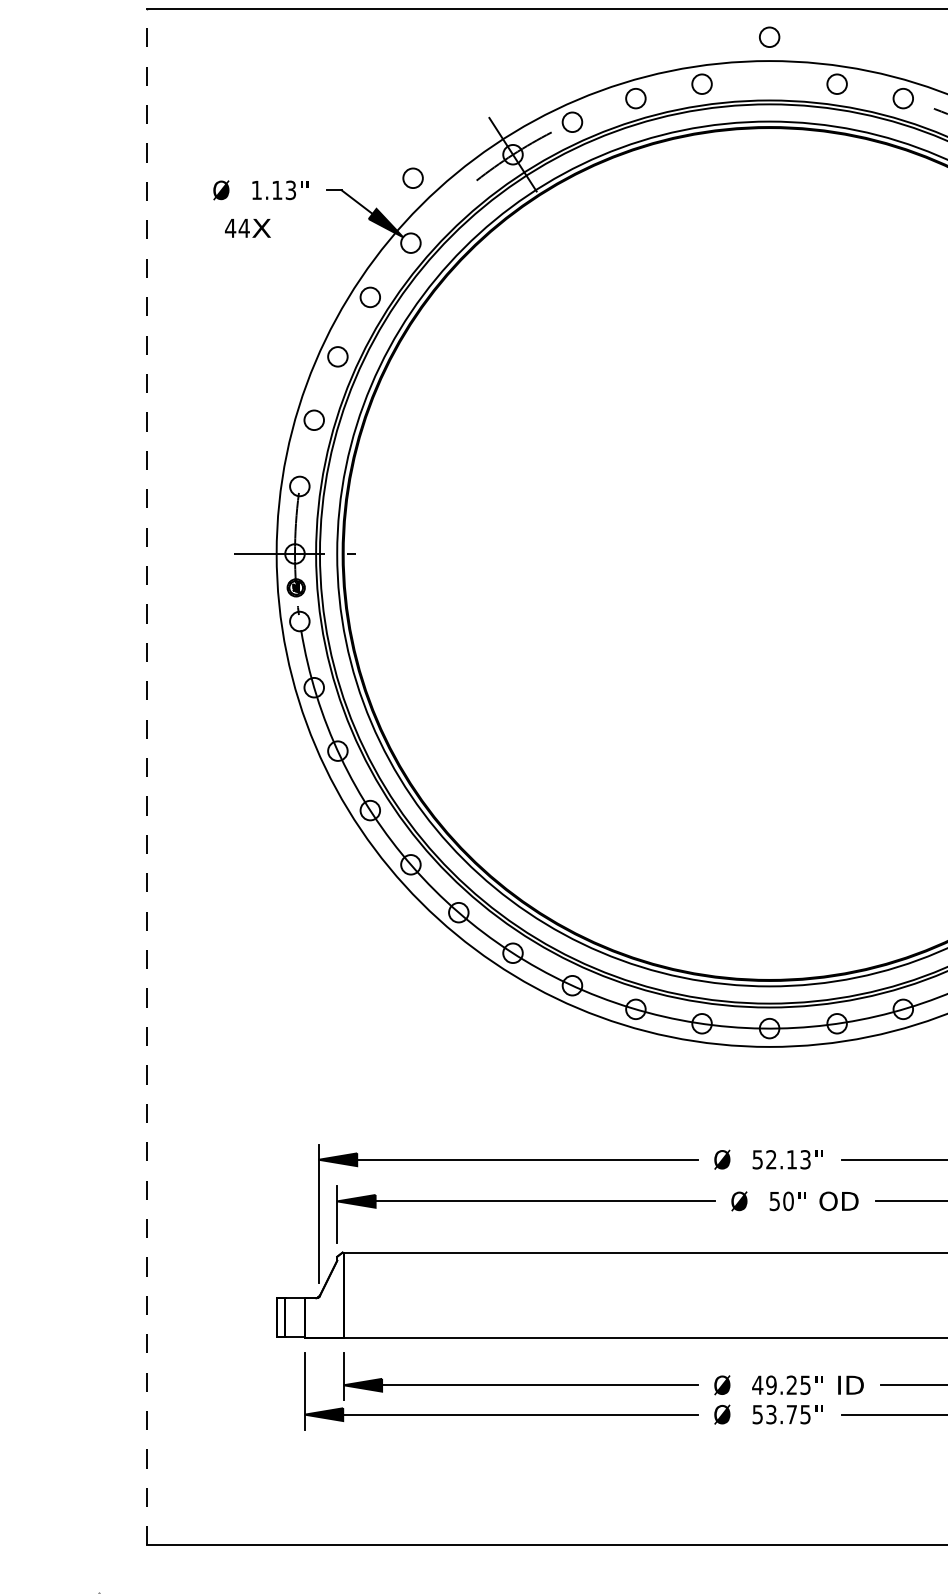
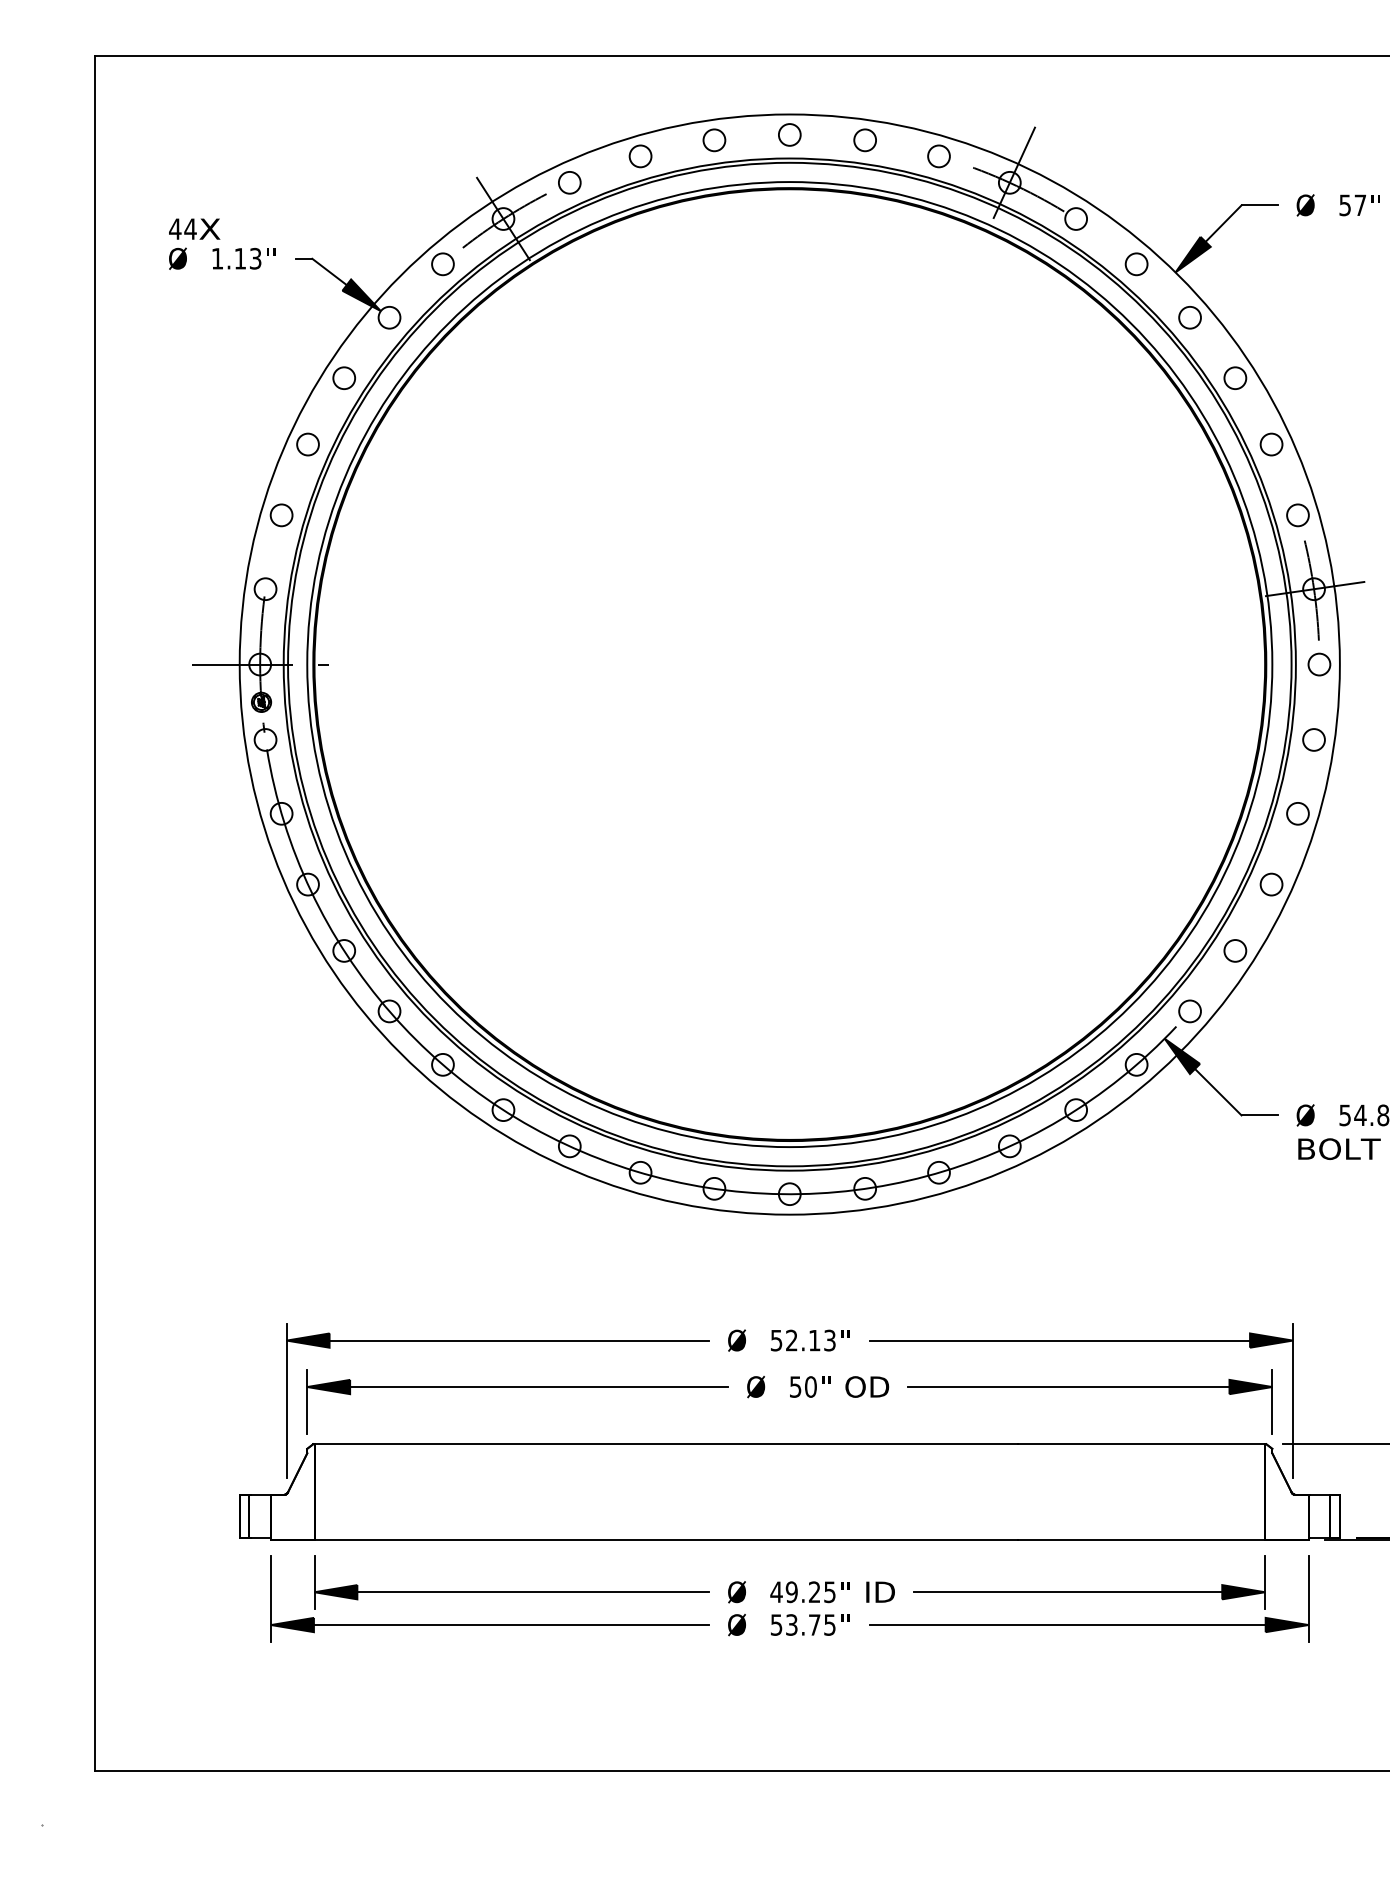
circle: (769, 36) -> (789, 134), moved
circle: (412, 178) -> (442, 264), moved
text: (247, 227) -> (194, 228), moved
line: (147, 777) -> (95, 913), dashed -> solid

